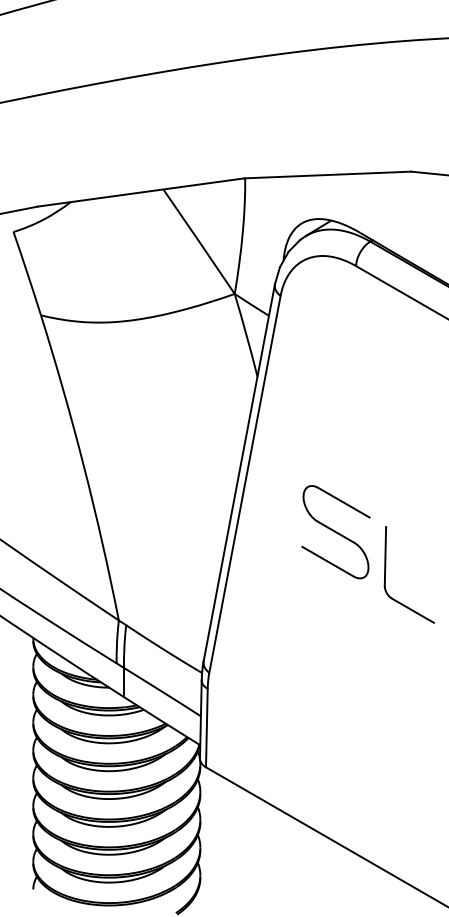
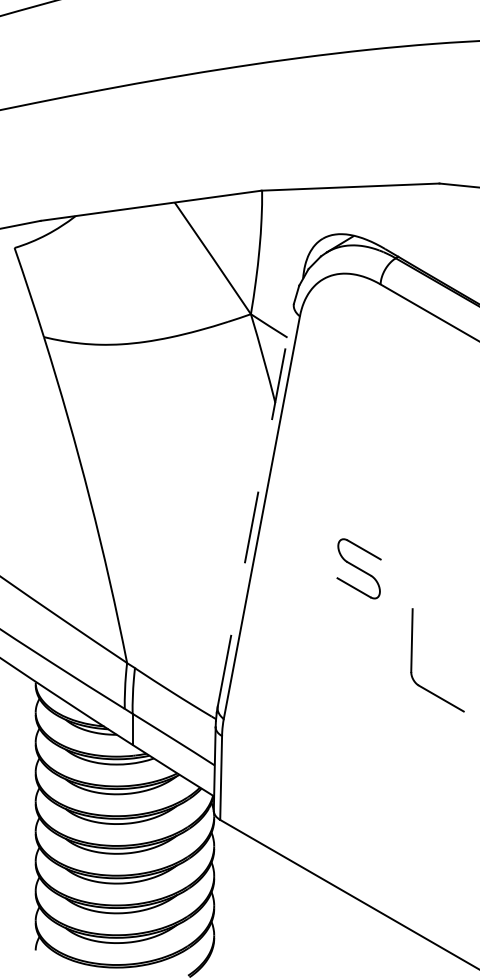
line: (239, 472) -> (256, 504), solid -> dashed
part: (335, 532) -> (358, 569), size x0.6
part: (386, 569) -> (413, 654), moved

